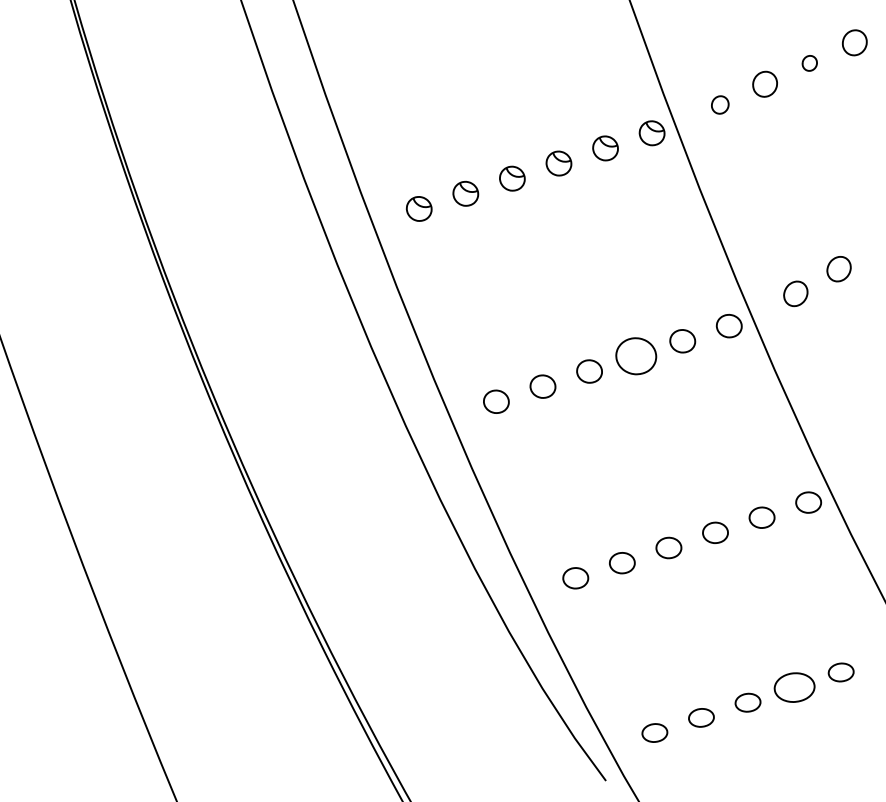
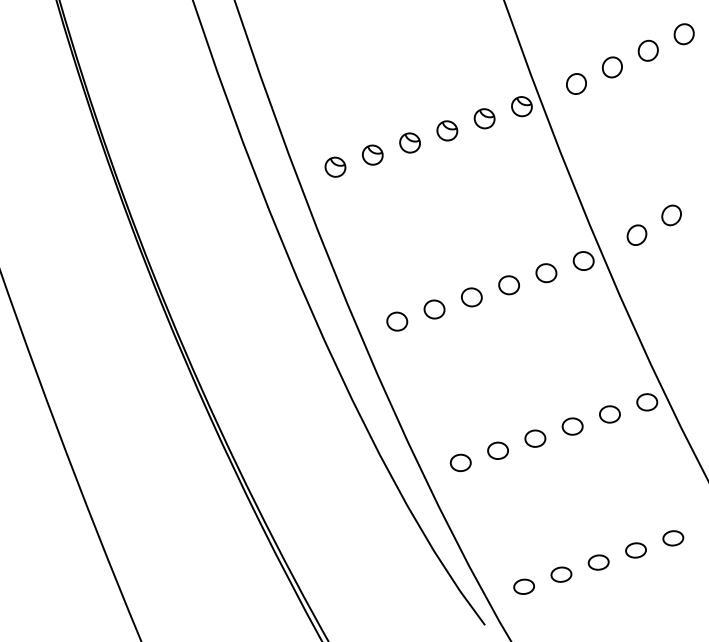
part: (808, 63) -> (647, 50), size x1.67
part: (720, 104) -> (576, 83), size x1.43
part: (635, 356) -> (508, 285), size x0.62
part: (793, 687) -> (635, 550), size x0.62

